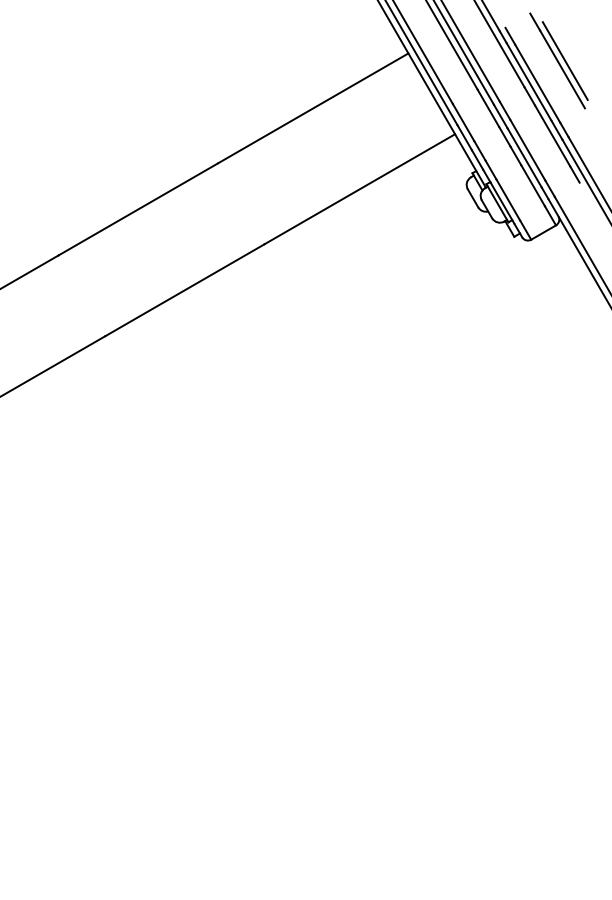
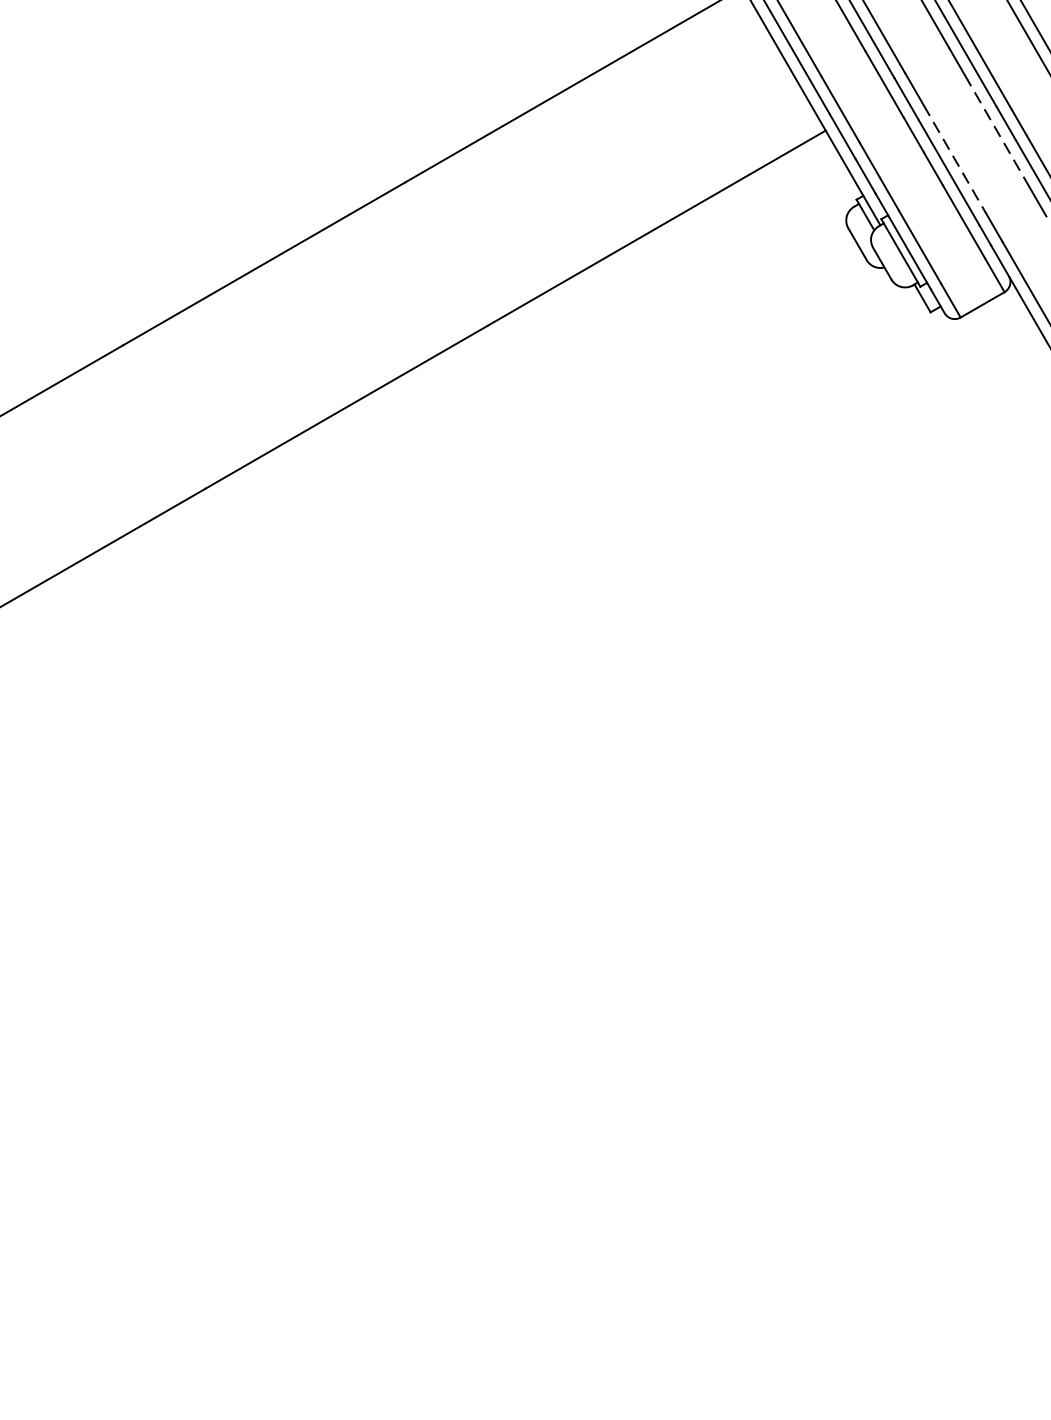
line: (552, 135) -> (998, 132), solid -> dashed
line: (528, 150) -> (955, 159), solid -> dashed

